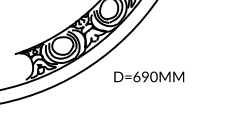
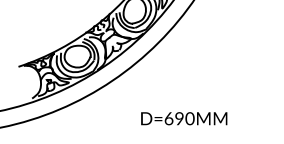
text: (149, 76) -> (184, 118), moved

